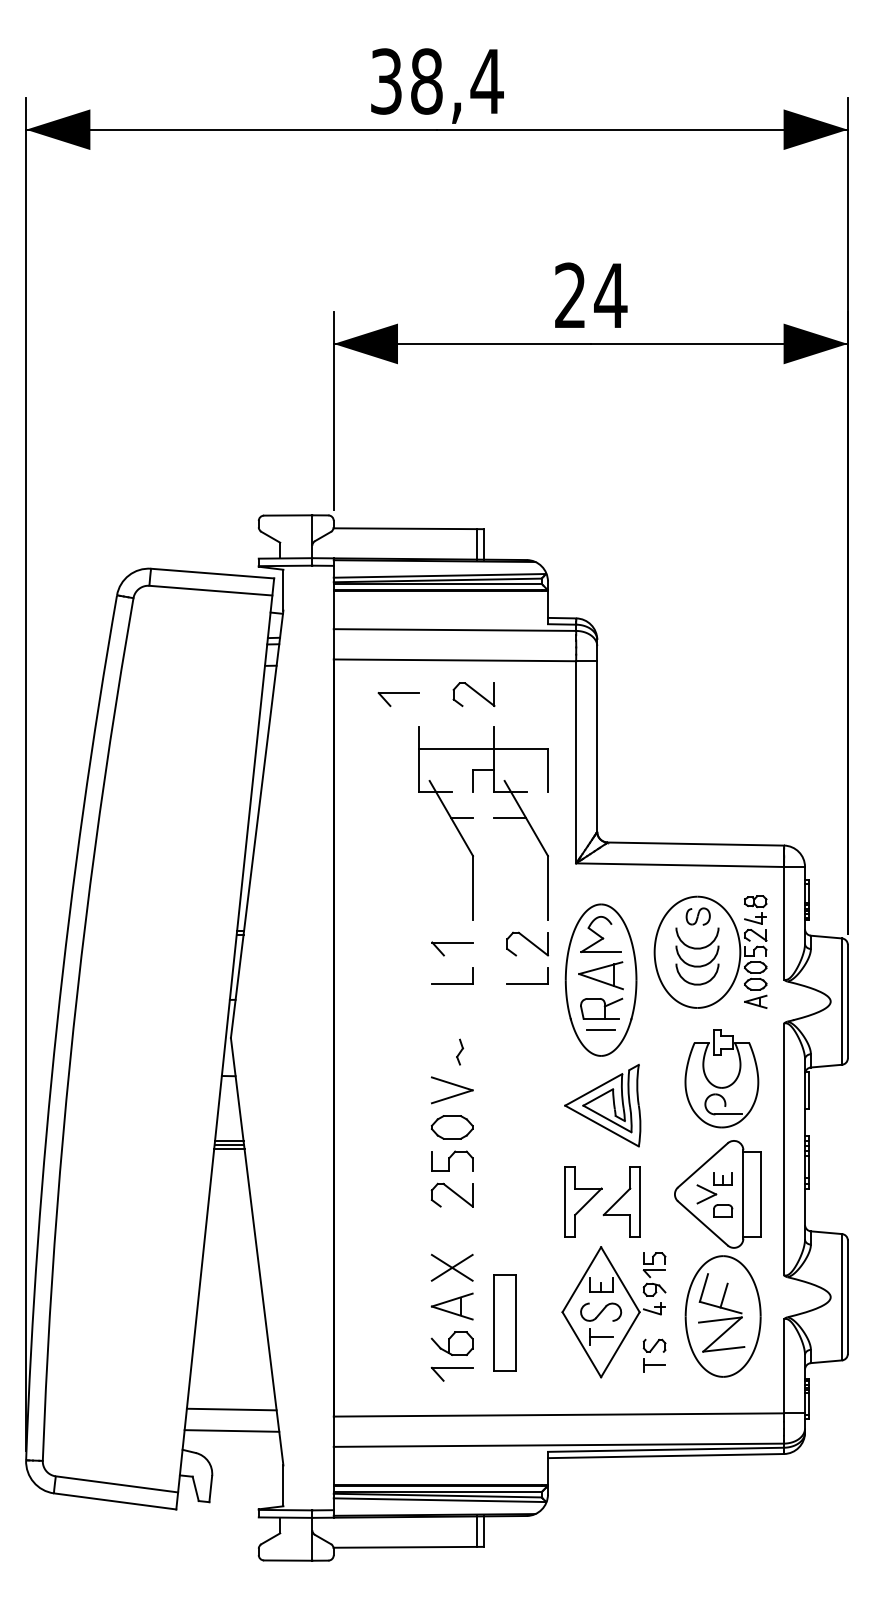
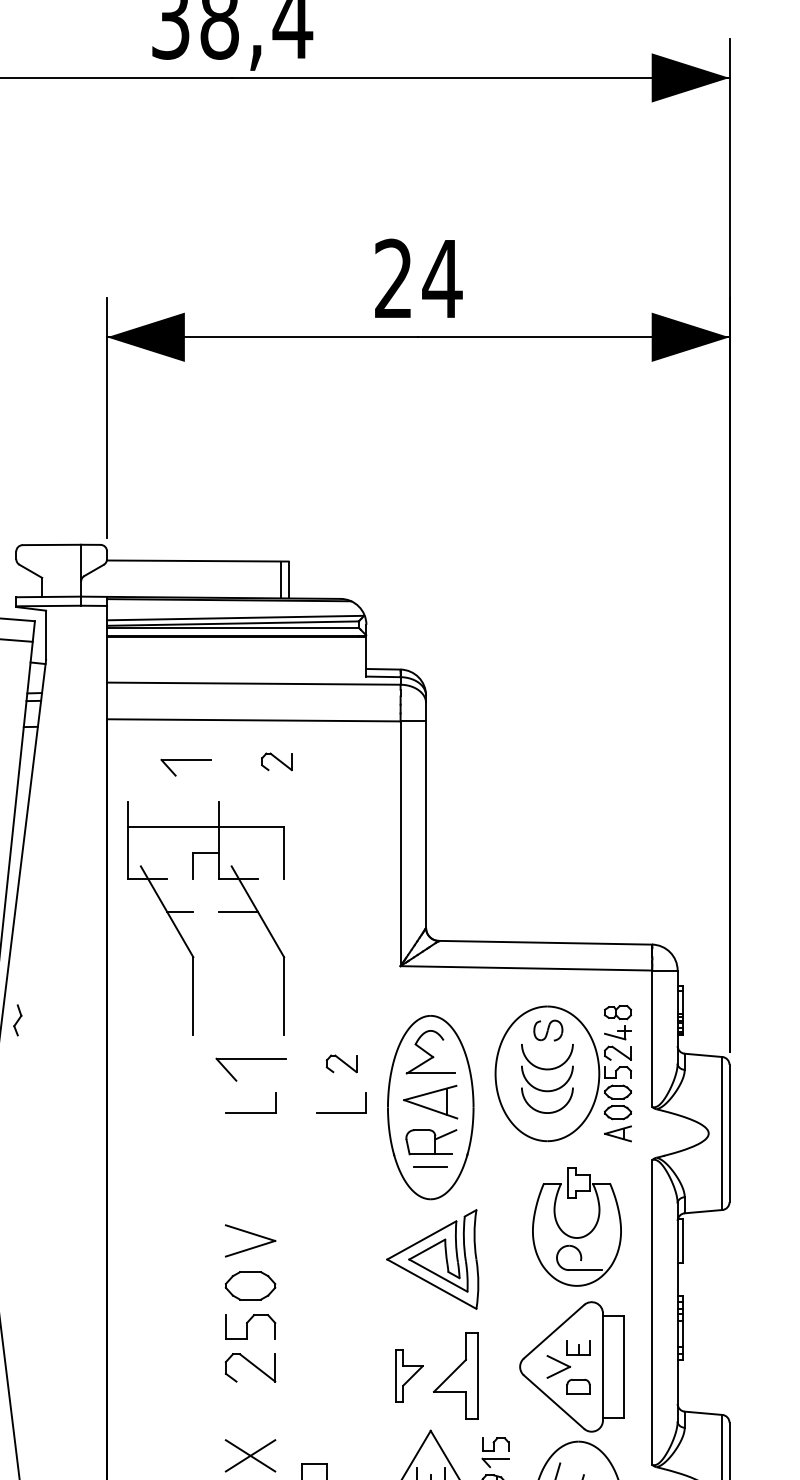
part: (473, 694) -> (276, 761), size x0.6
part: (473, 818) -> (193, 911), moved
part: (527, 943) -> (341, 1063), size x0.6
part: (452, 948) -> (250, 1069), size x1.4
part: (460, 1051) -> (18, 1019), moved
part: (583, 1201) -> (409, 1375), size x0.6

